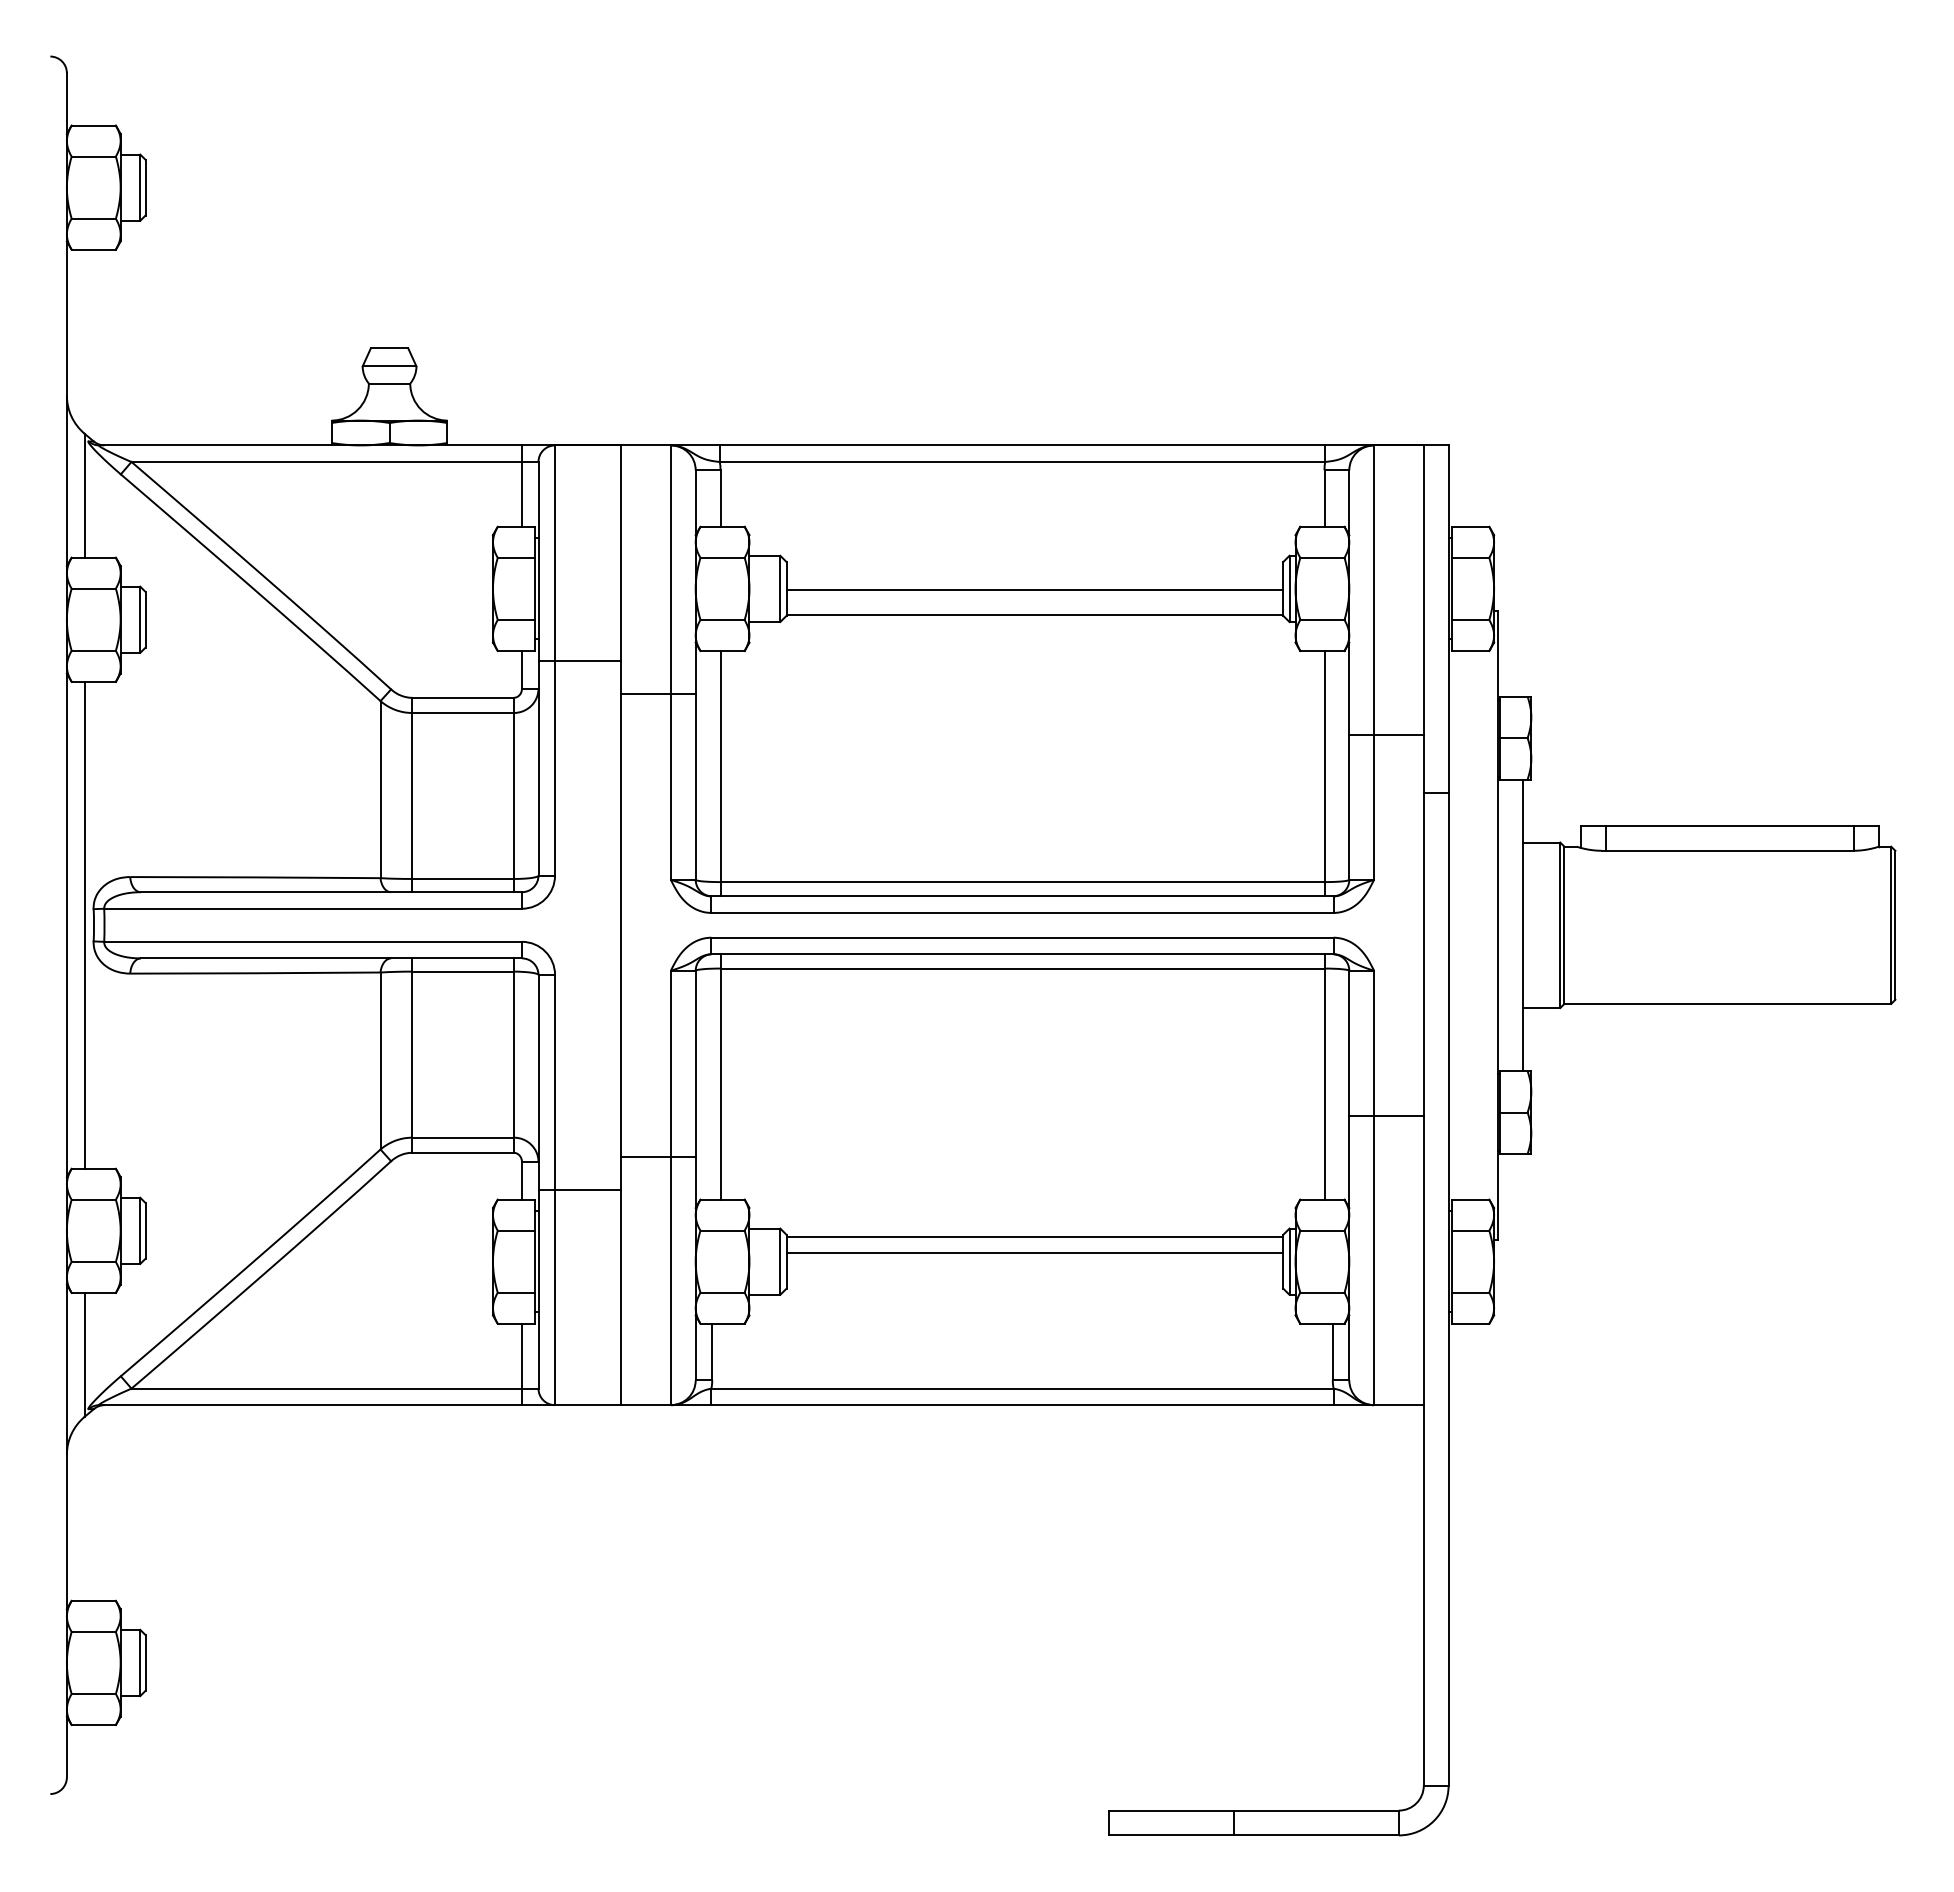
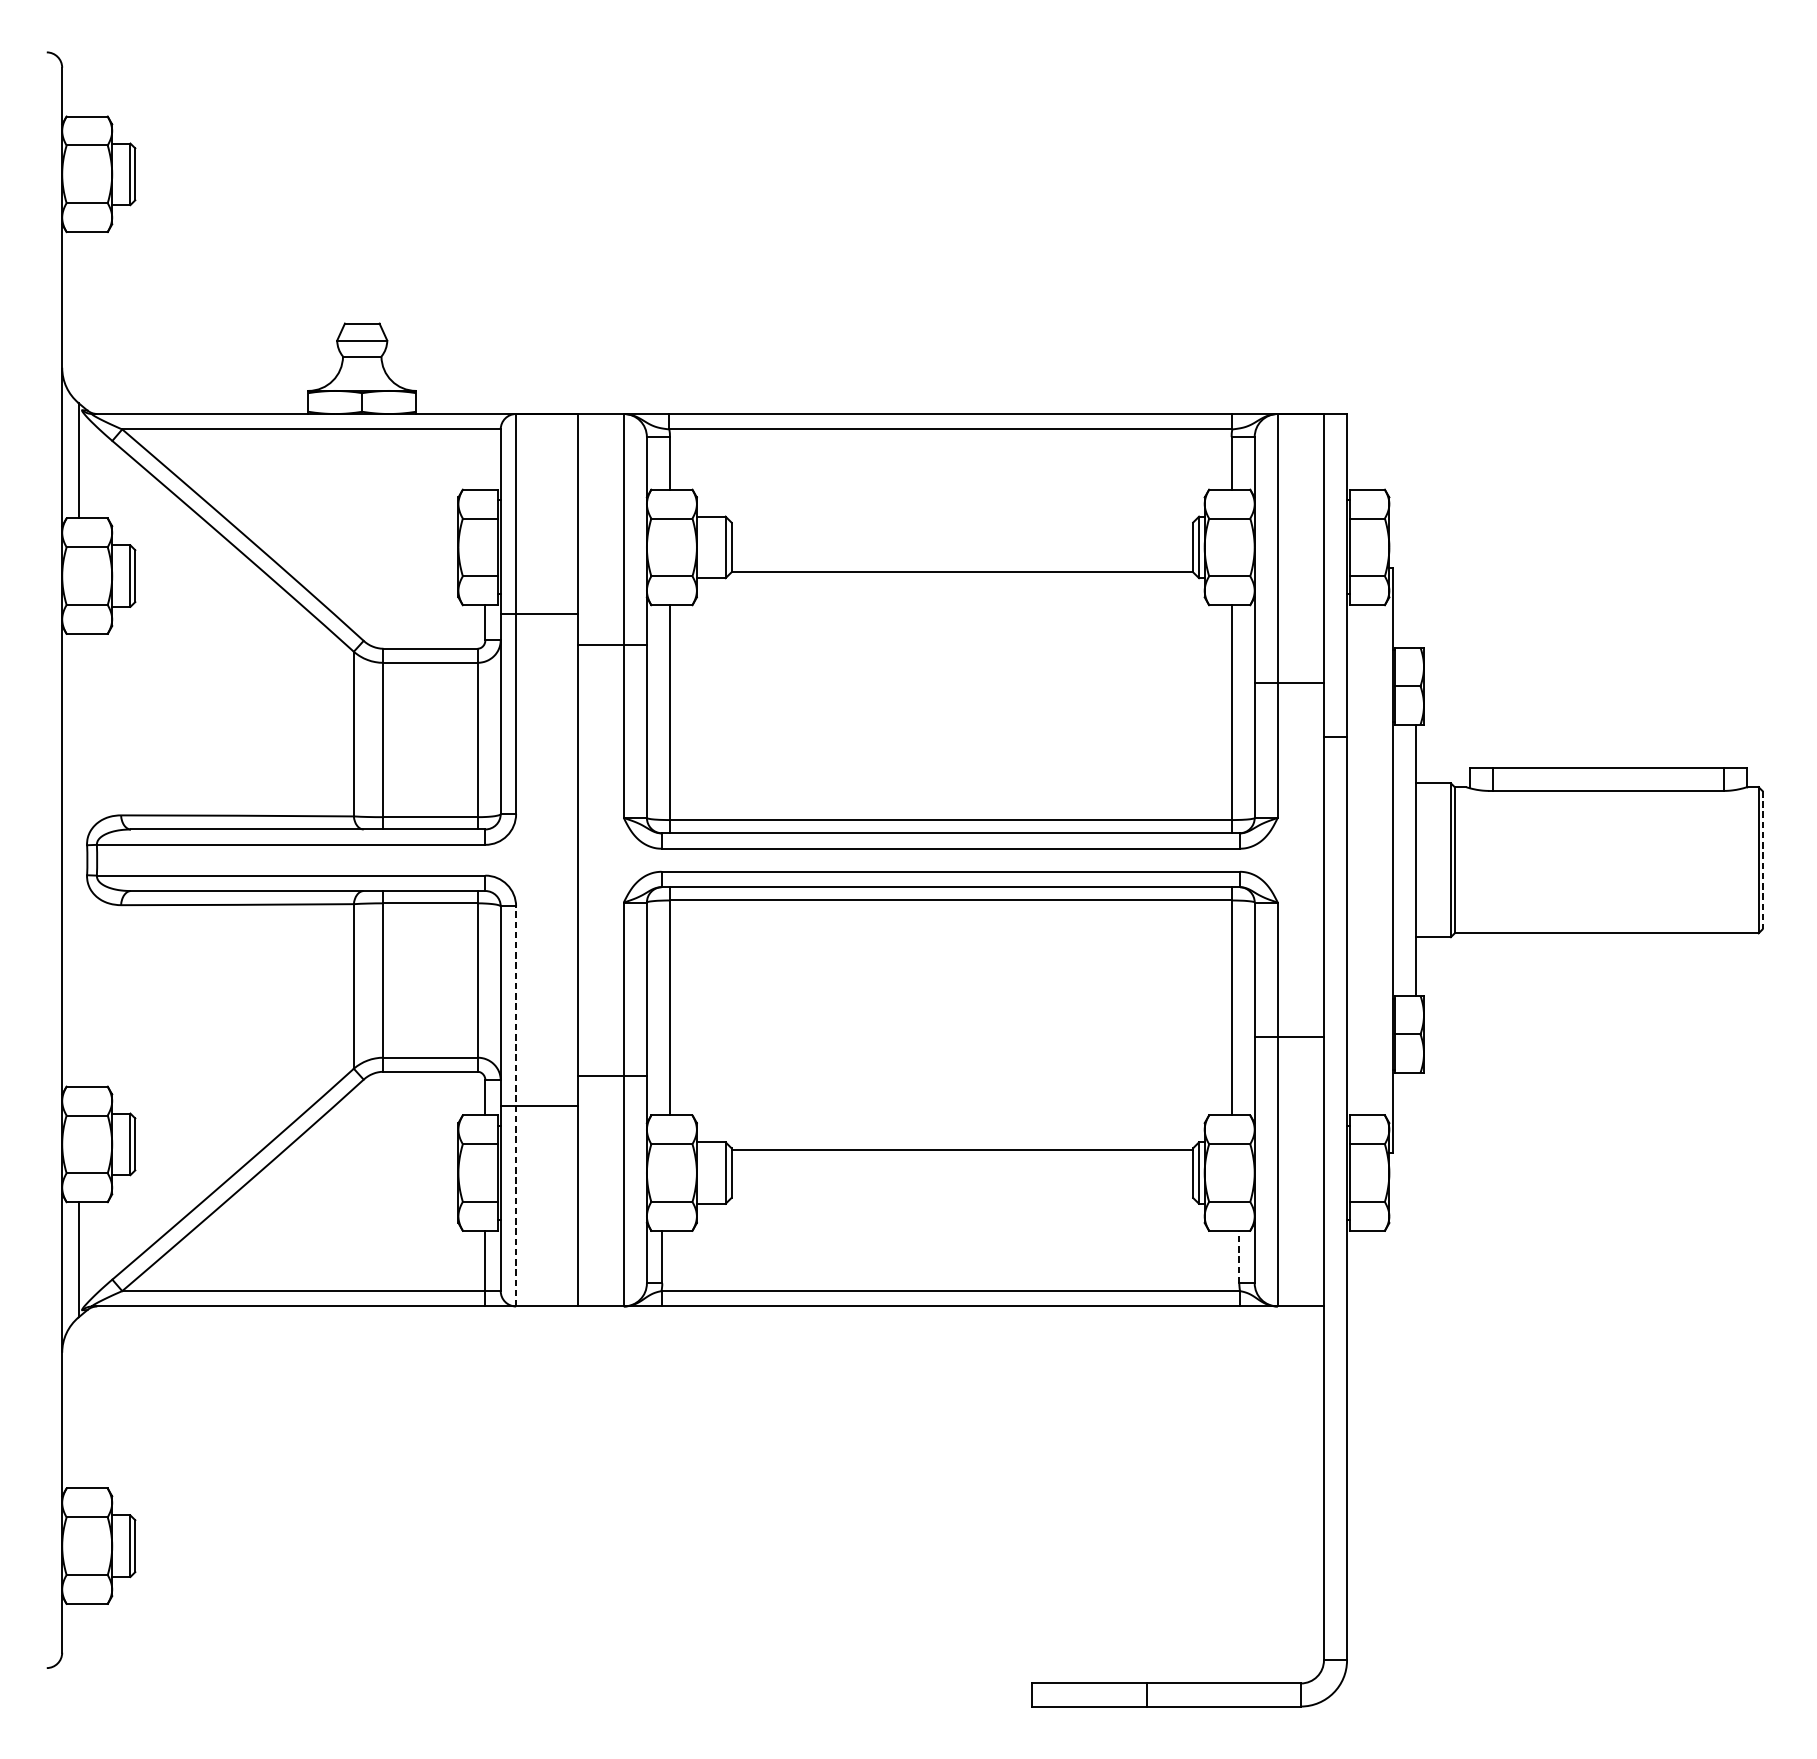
line: (521, 485) -> (484, 451), removed
line: (1034, 590) -> (961, 548), removed
line: (84, 924) -> (78, 859), removed
line: (1895, 925) -> (1762, 860), solid -> dashed
line: (555, 1189) -> (516, 1105), solid -> dashed
line: (1034, 1253) -> (961, 1165), removed
line: (1332, 1351) -> (1239, 1256), solid -> dashed

